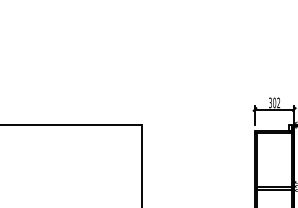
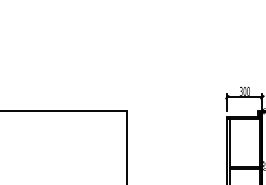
text: (278, 103) -> (248, 92), 302 -> 300

